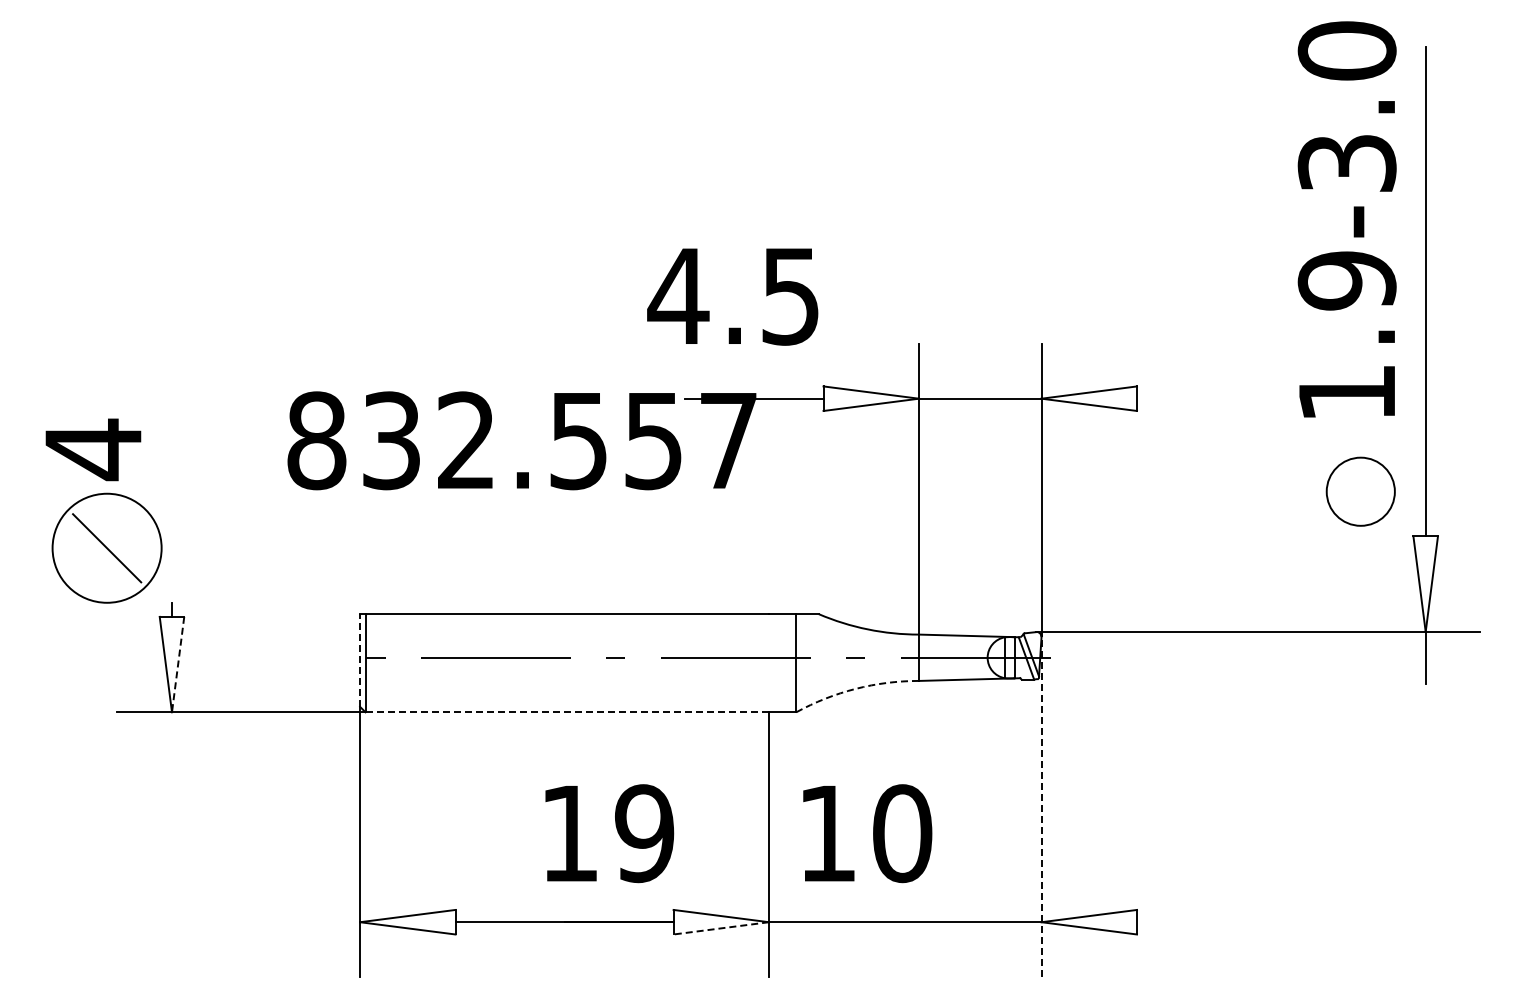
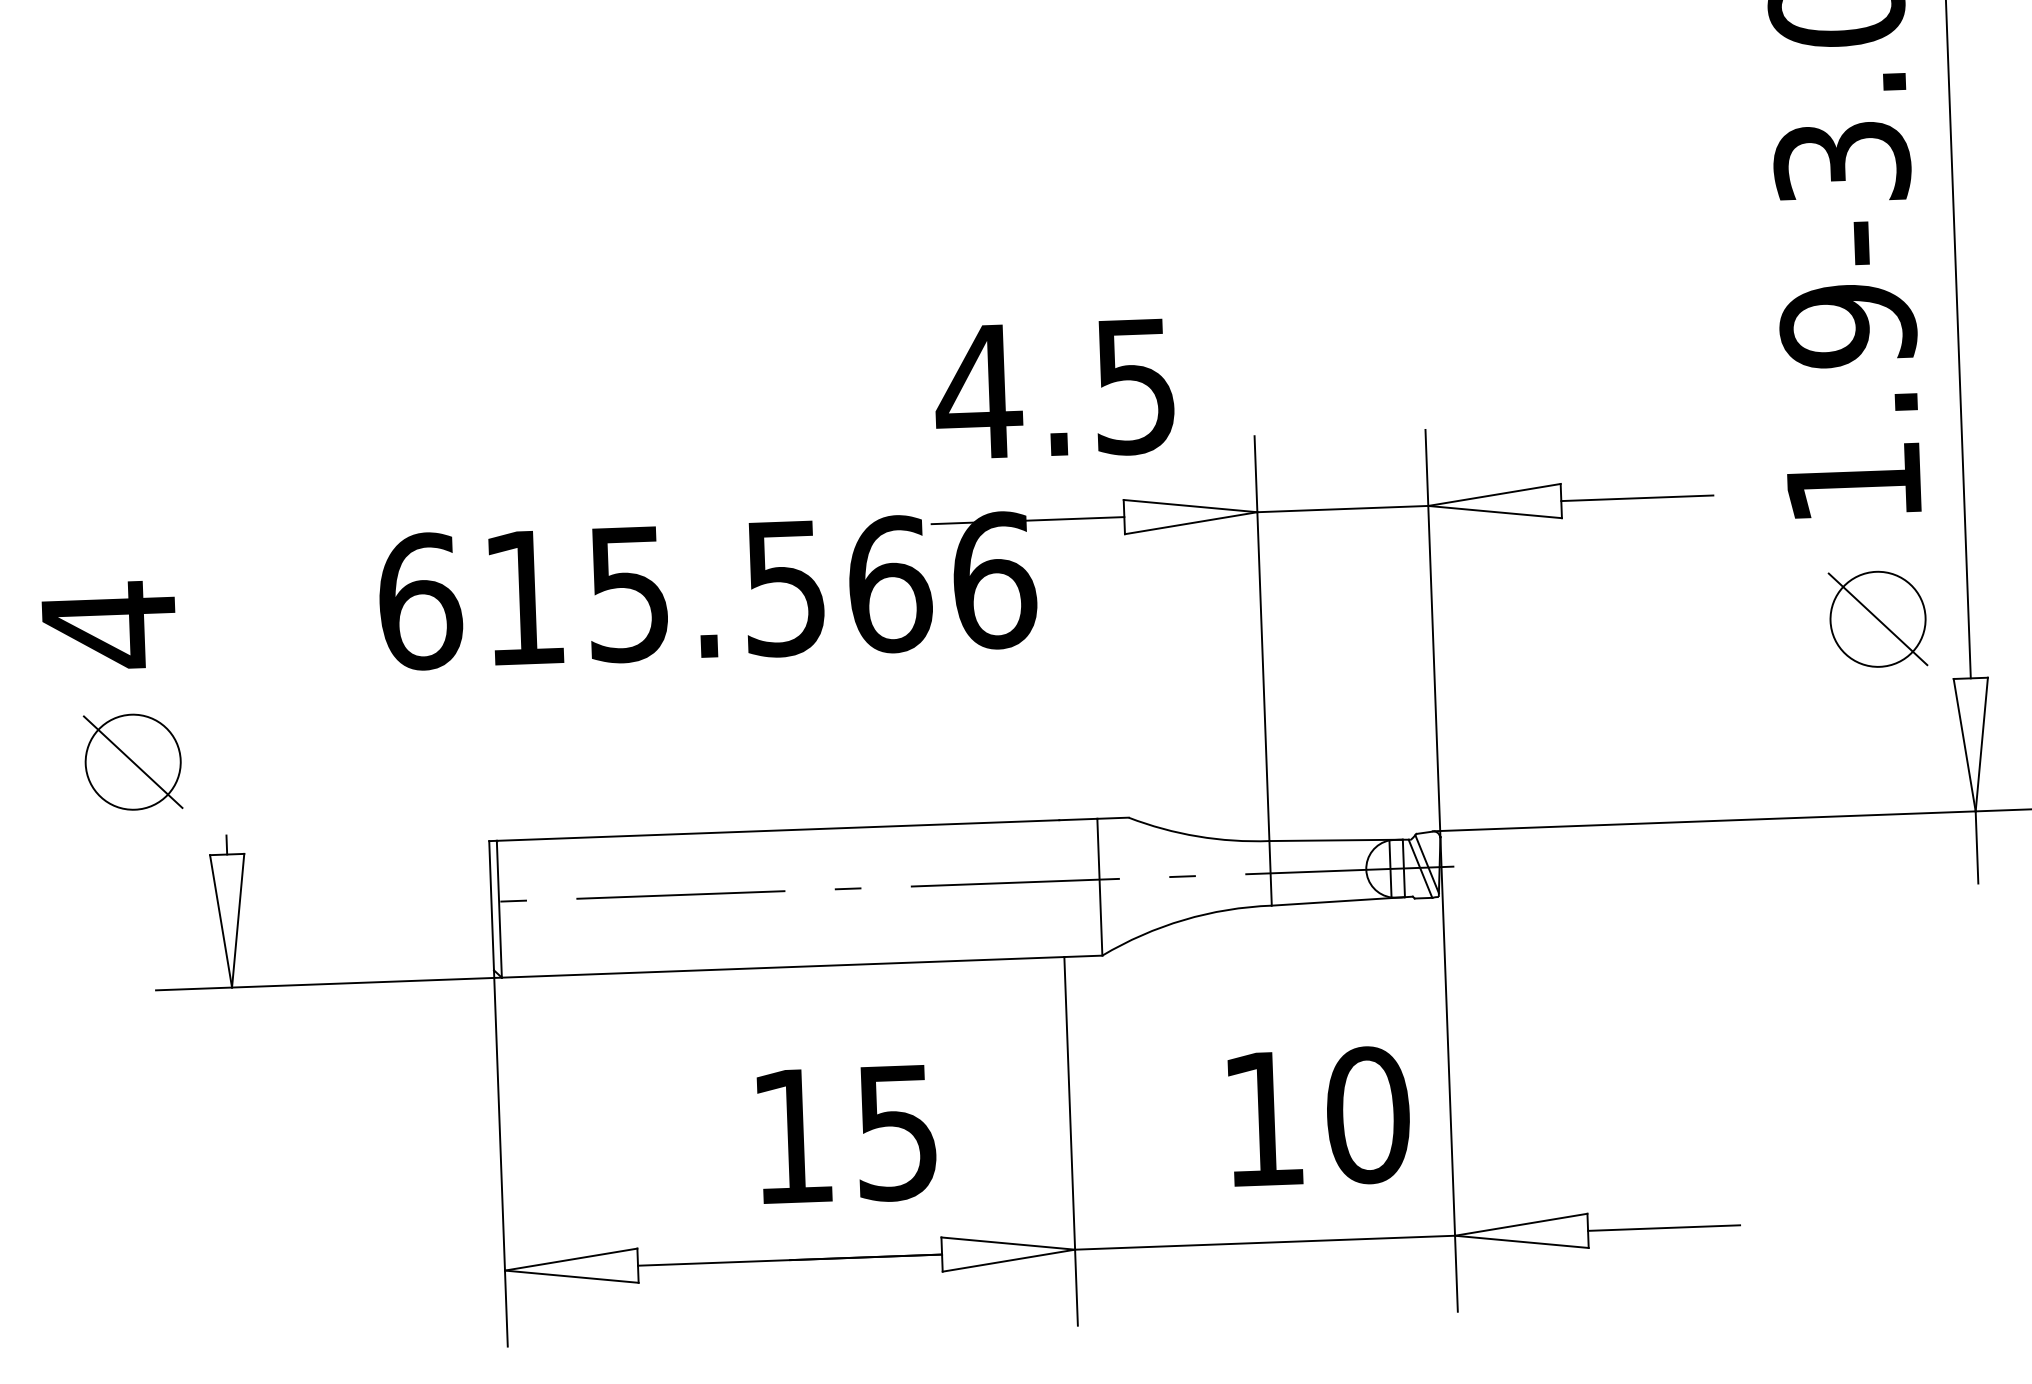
text: (732, 296) -> (1053, 389), moved
line: (1191, 398) -> (1637, 497), added
text: (522, 440) -> (706, 590), 832.557 -> 615.566
line: (1360, 491) -> (1877, 619), added
circle: (107, 548) -> (133, 762), size x0.62
line: (360, 659) -> (492, 904), dashed -> solid
line: (178, 665) -> (238, 921), dashed -> solid
arc: (855, 688) -> (1183, 919), dashed -> solid
line: (567, 712) -> (783, 967), dashed -> solid
line: (1041, 806) -> (1449, 1074), dashed -> solid
text: (644, 833) -> (896, 1132), 19 -> 15
text: (867, 833) -> (1319, 1116), moved
line: (1191, 922) -> (1664, 1228), added
line: (720, 928) -> (1007, 1260), dashed -> solid

